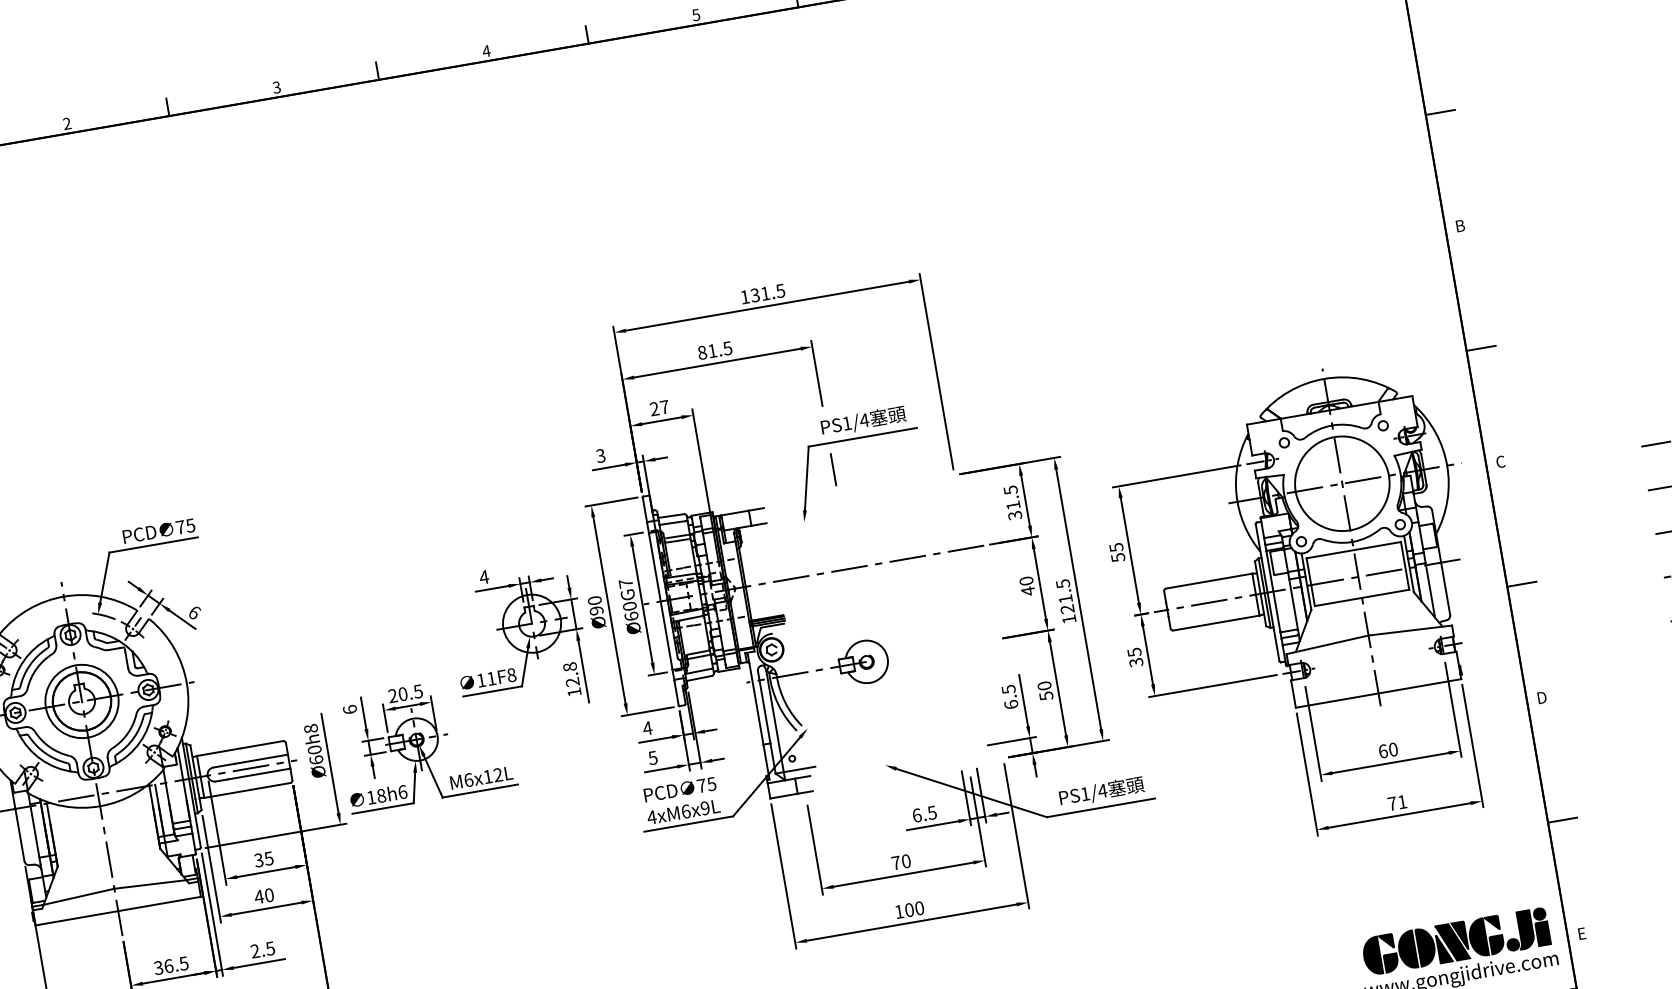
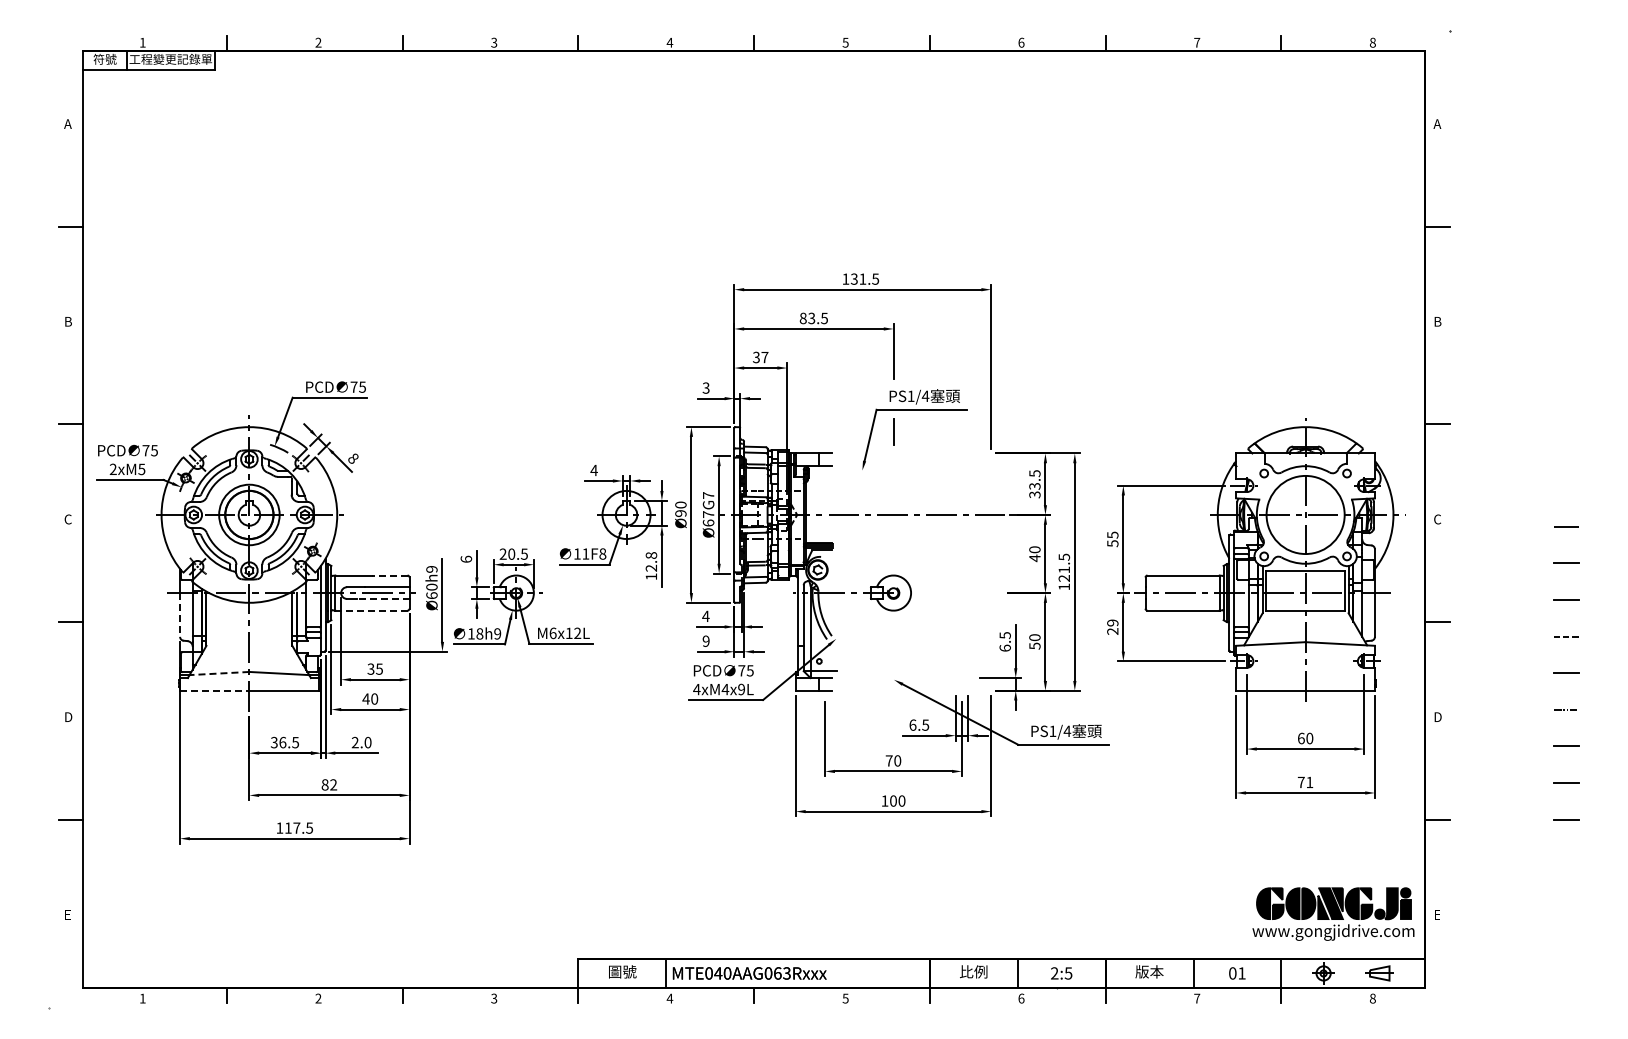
text: (712, 351) -> (811, 318), 81.5 -> 83.5
text: (654, 409) -> (756, 357), 27 -> 37
text: (1012, 505) -> (1034, 486), 31.5 -> 33.5
text: (629, 606) -> (708, 514), Ø60G7 -> Ø67G7
text: (194, 612) -> (353, 458), 6 -> 8
text: (1134, 656) -> (1112, 626), 35 -> 29
text: (310, 727) -> (431, 568), Ø60h8 -> Ø60h9
line: (261, 744) -> (389, 575), solid -> dashed
text: (652, 757) -> (705, 640), 5 -> 9
line: (258, 773) -> (382, 598), solid -> dashed
line: (247, 790) -> (371, 610), solid -> dashed
text: (402, 791) -> (497, 633), 18h6 -> 18h9
text: (686, 811) -> (725, 689), 4xM6x9L -> 4xM4x9L
line: (20, 834) -> (180, 614), solid -> dashed
line: (79, 896) -> (219, 673), solid -> dashed
line: (76, 918) -> (214, 690), solid -> dashed
text: (269, 948) -> (367, 742), 2.5 -> 2.0

